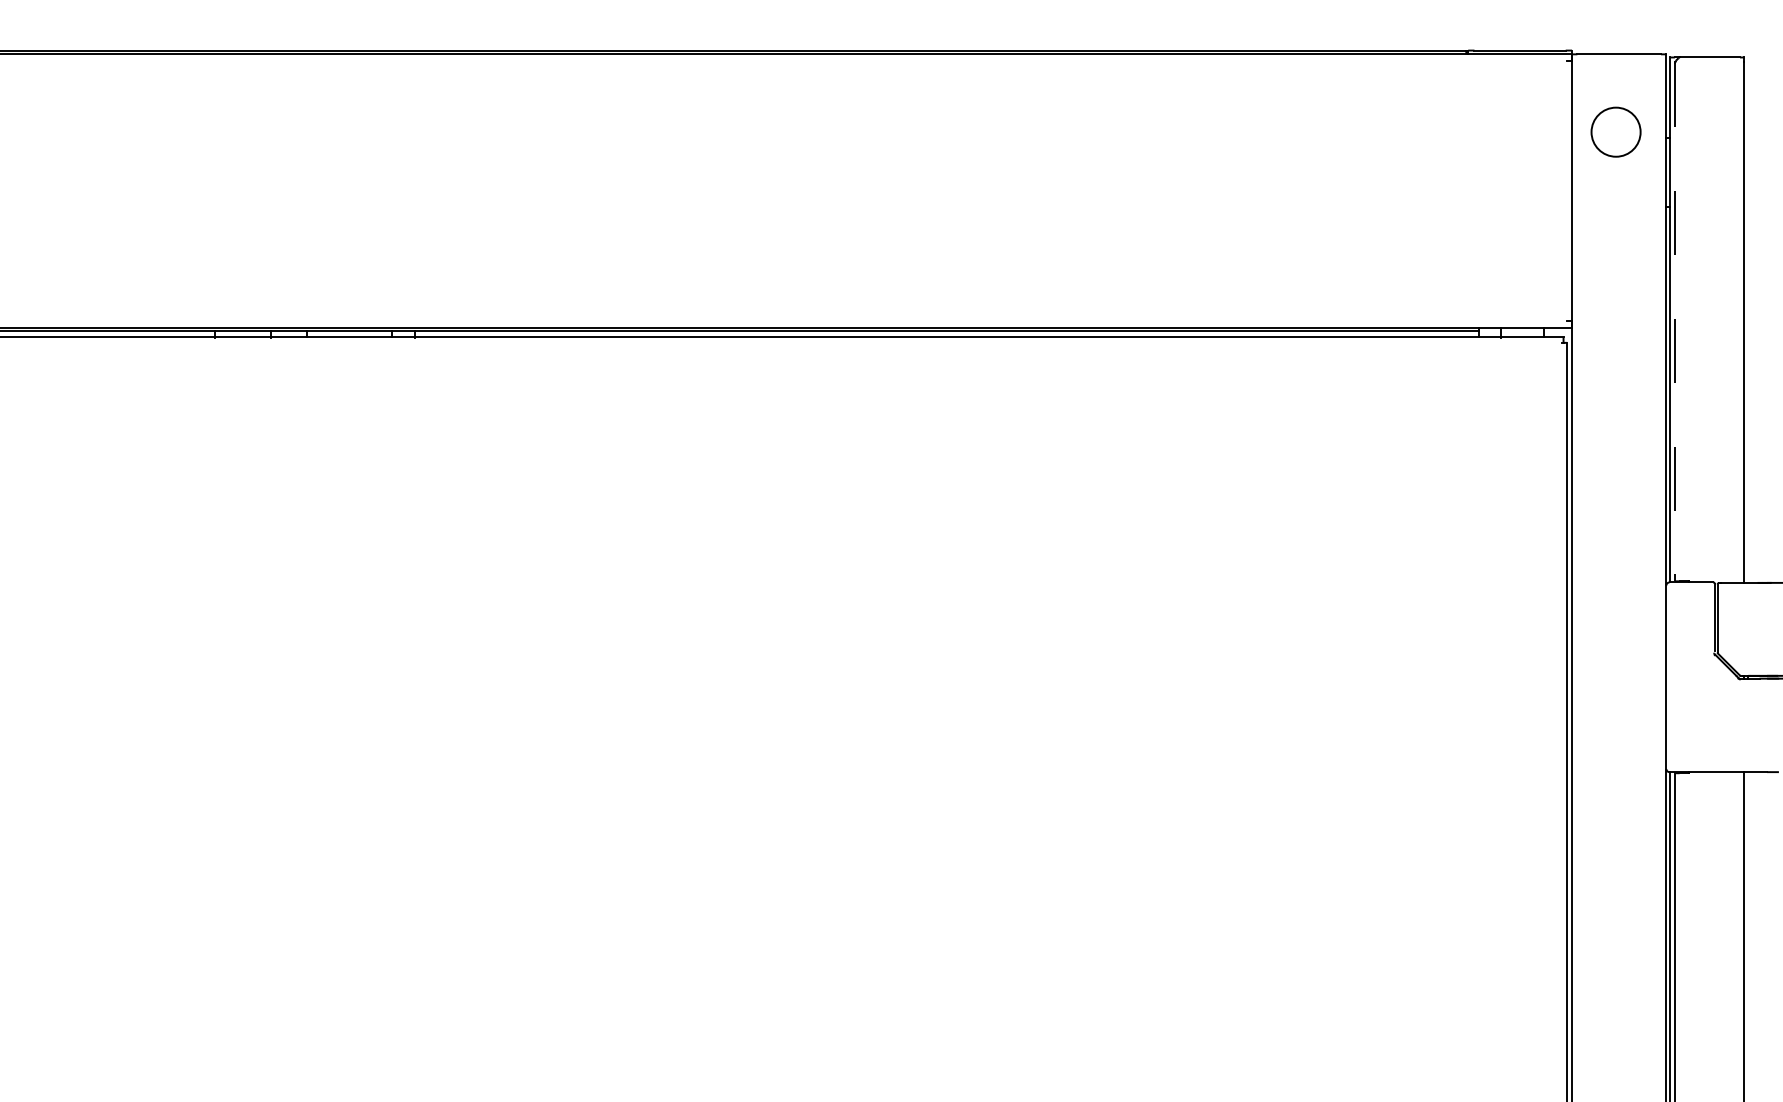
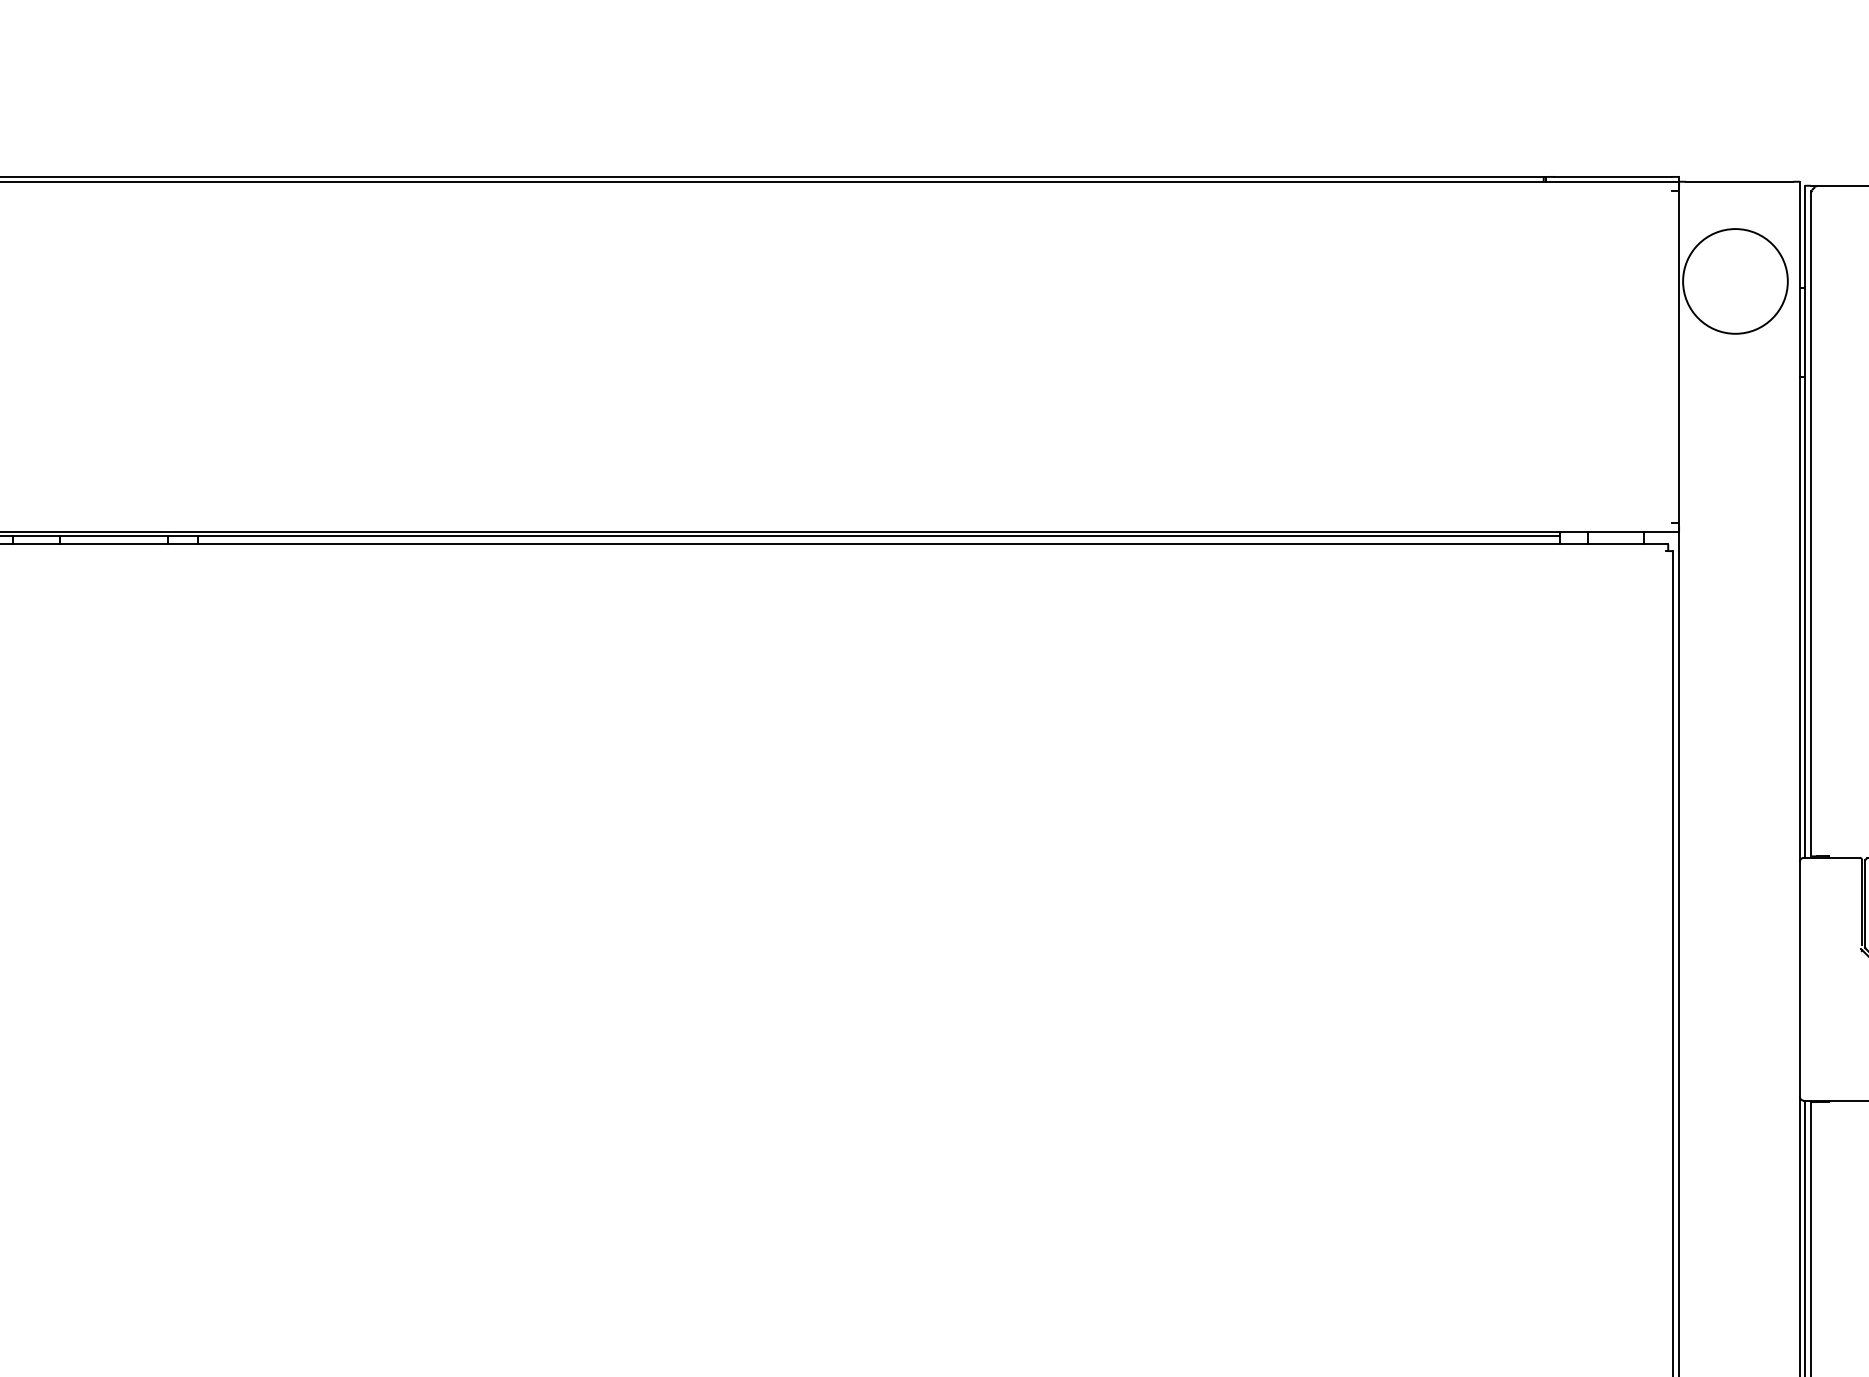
circle: (1615, 132) -> (1734, 281), size x1.67
line: (1675, 322) -> (1811, 525), dashed -> solid

